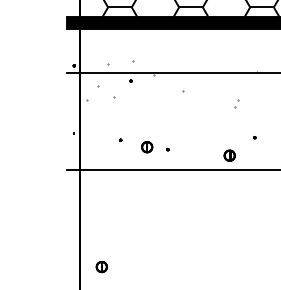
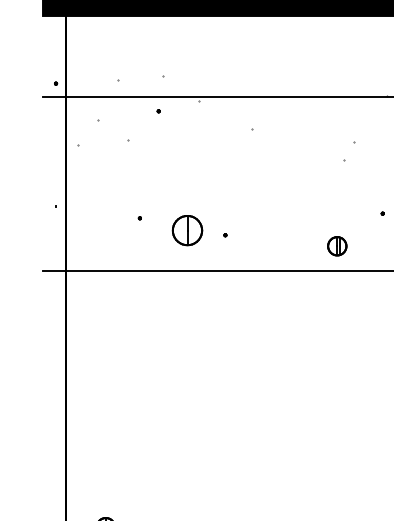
part: (236, 103) -> (349, 151), size x1.6
part: (147, 147) -> (188, 231), size x1.6
part: (101, 267) -> (105, 448), removed

